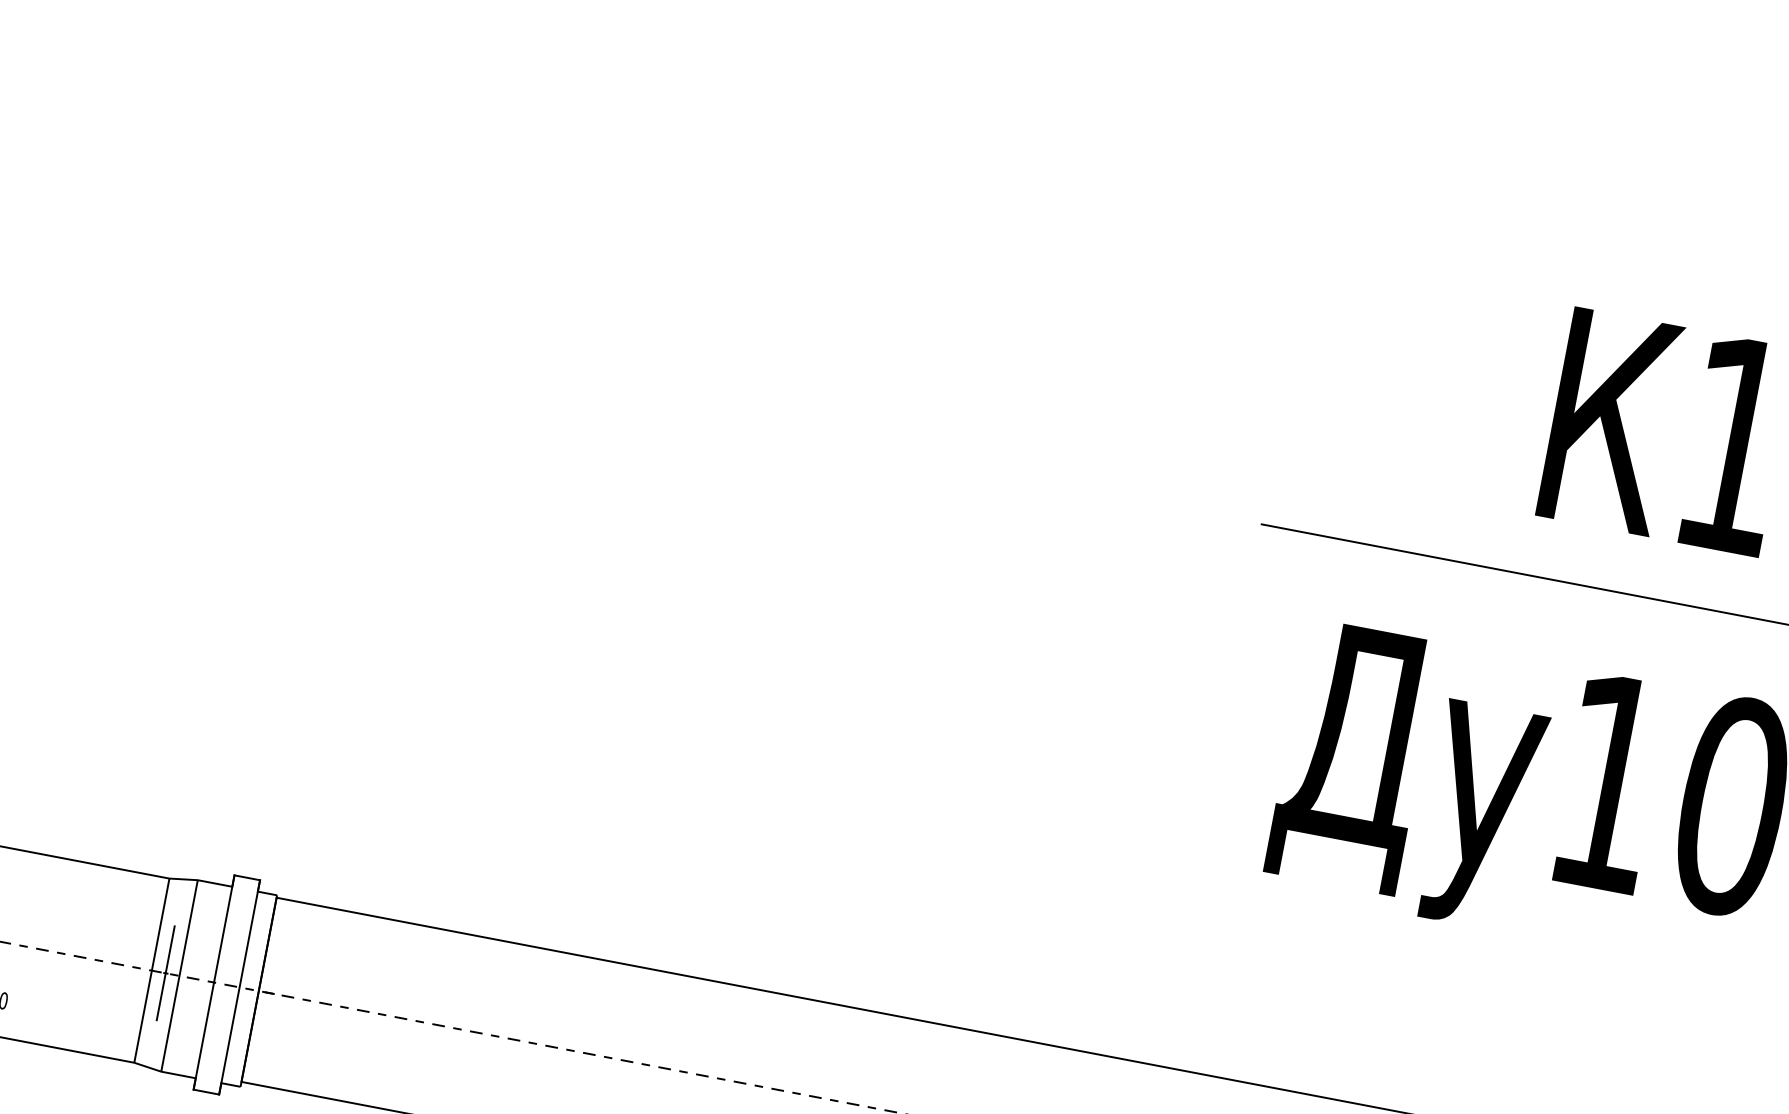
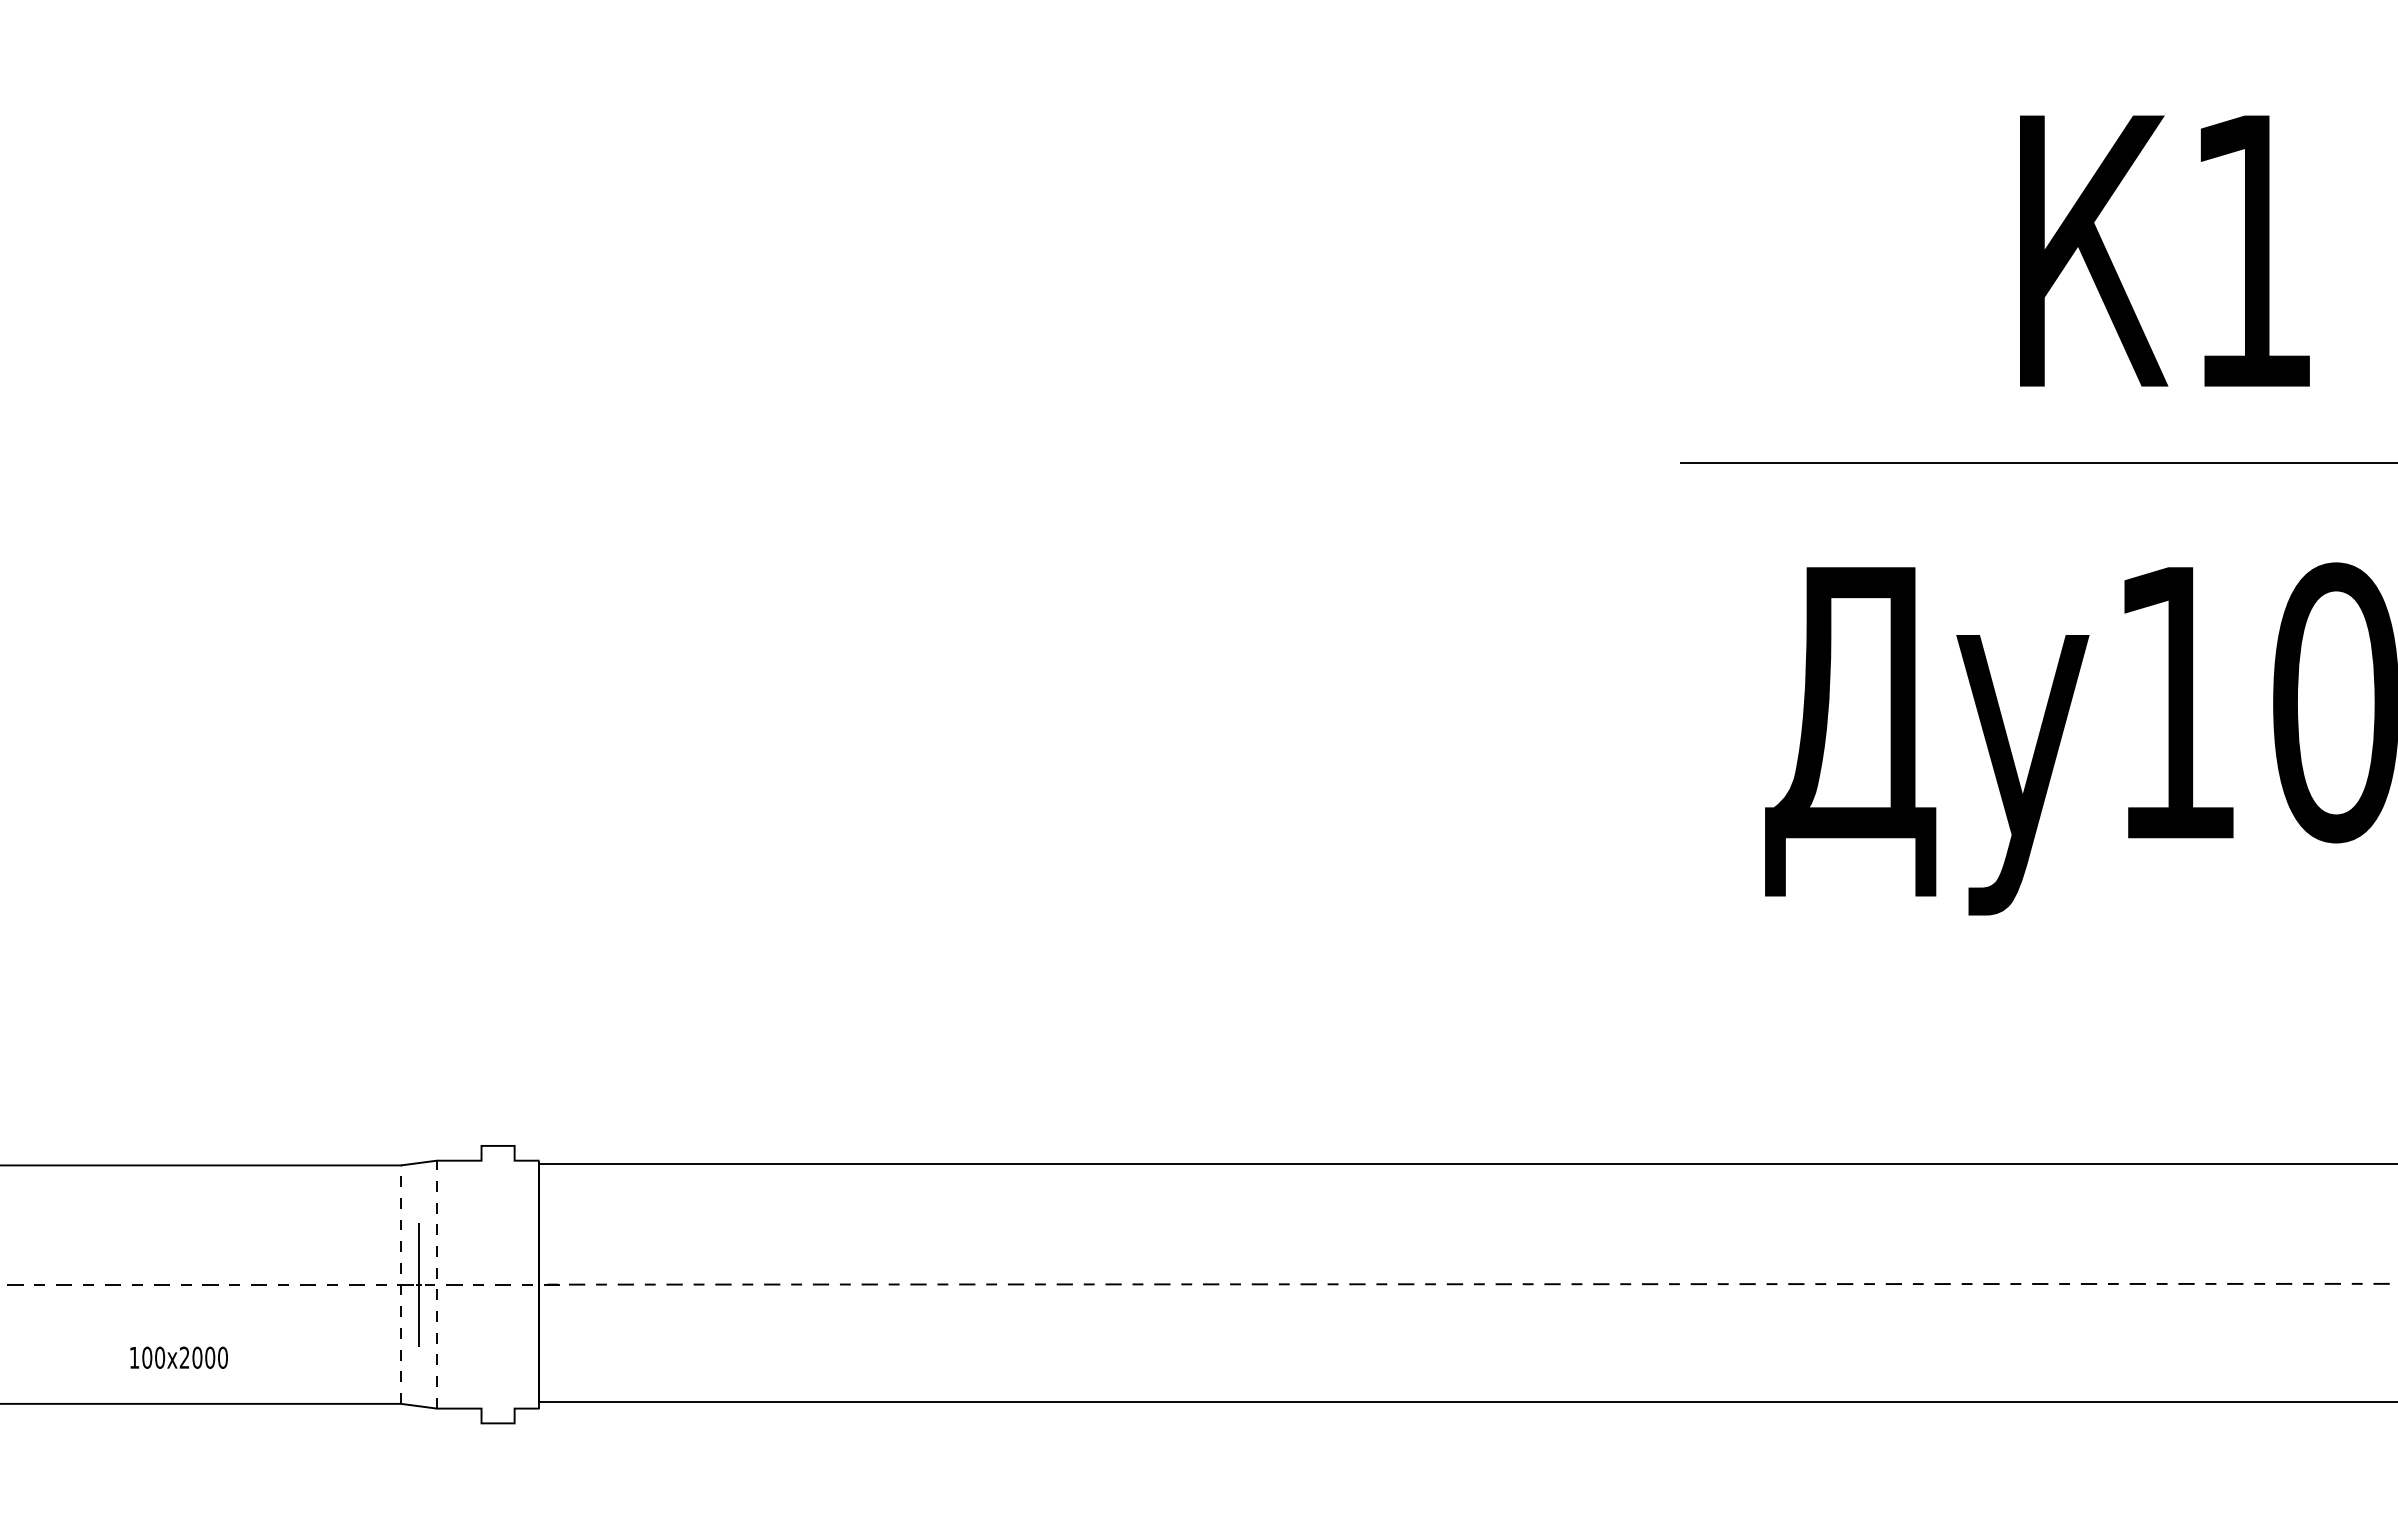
line: (152, 970) -> (401, 1284), solid -> dashed
line: (179, 975) -> (436, 1284), solid -> dashed
line: (214, 982) -> (481, 1284), removed
line: (239, 987) -> (514, 1284), removed

